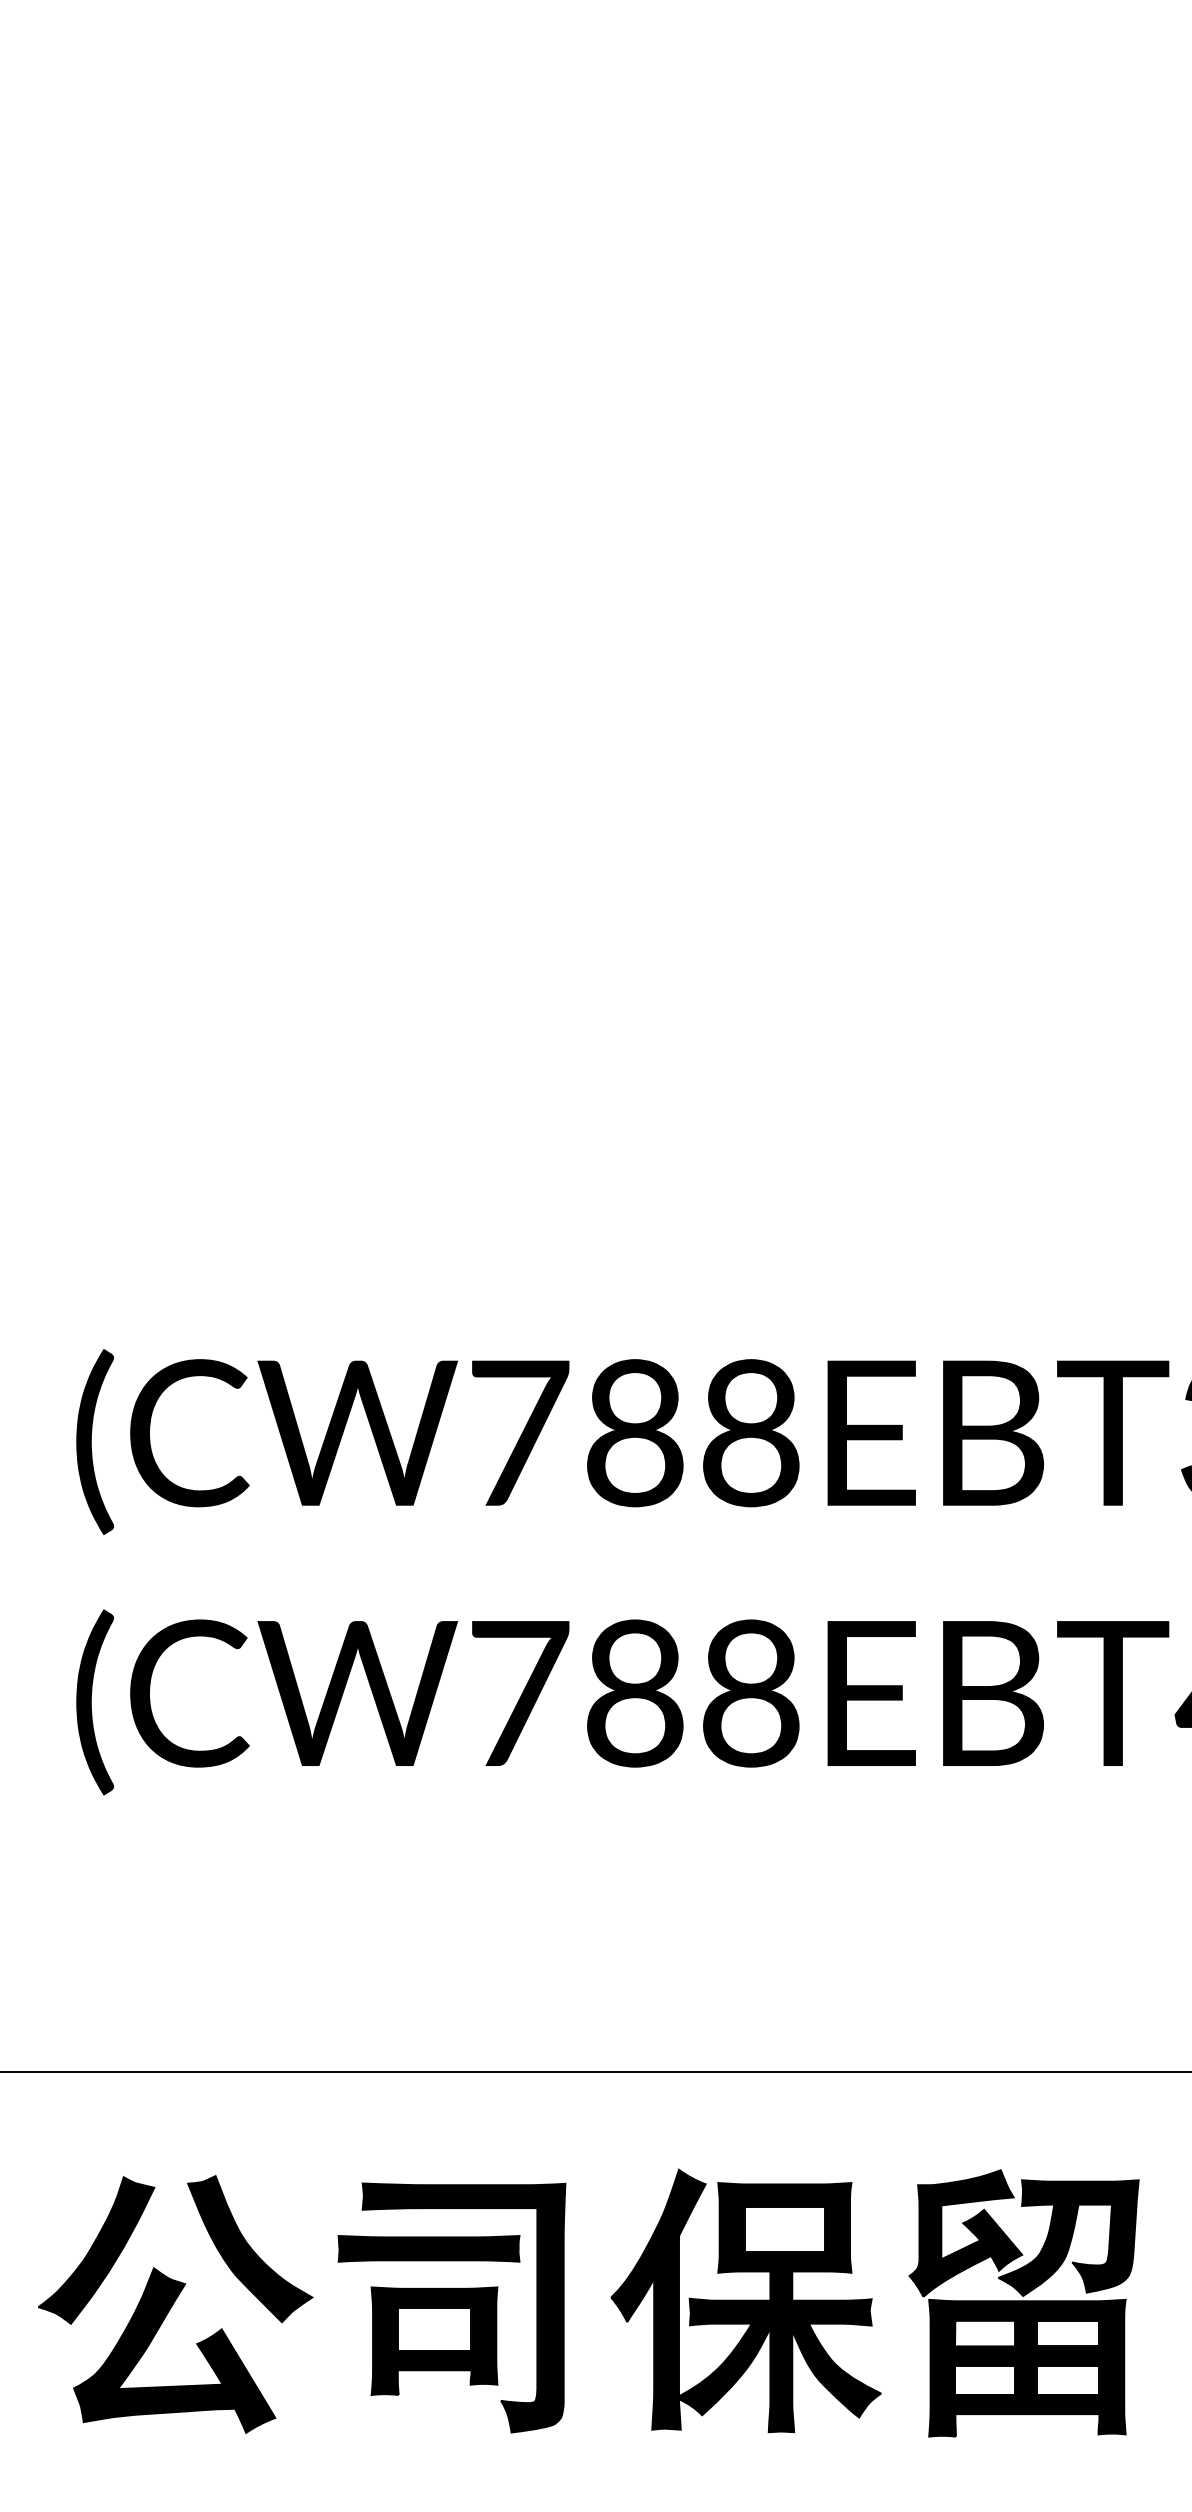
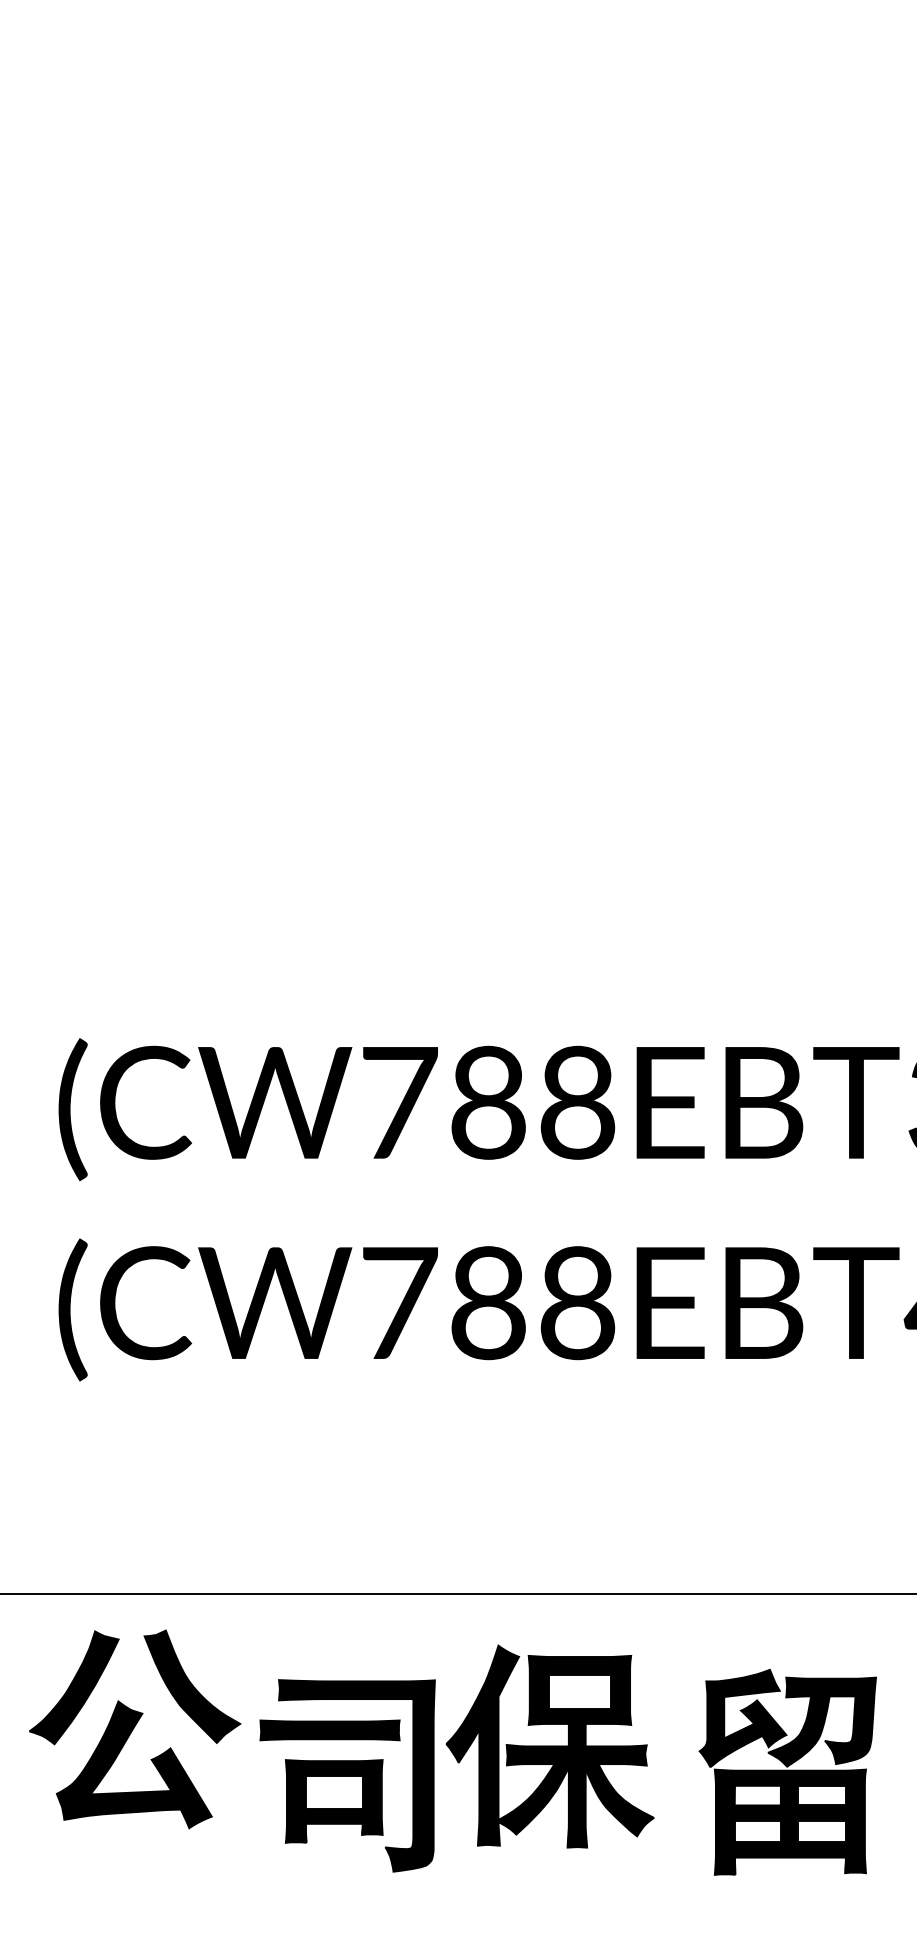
part: (745, 2300) -> (549, 1746), moved
part: (175, 2304) -> (134, 1729), moved

